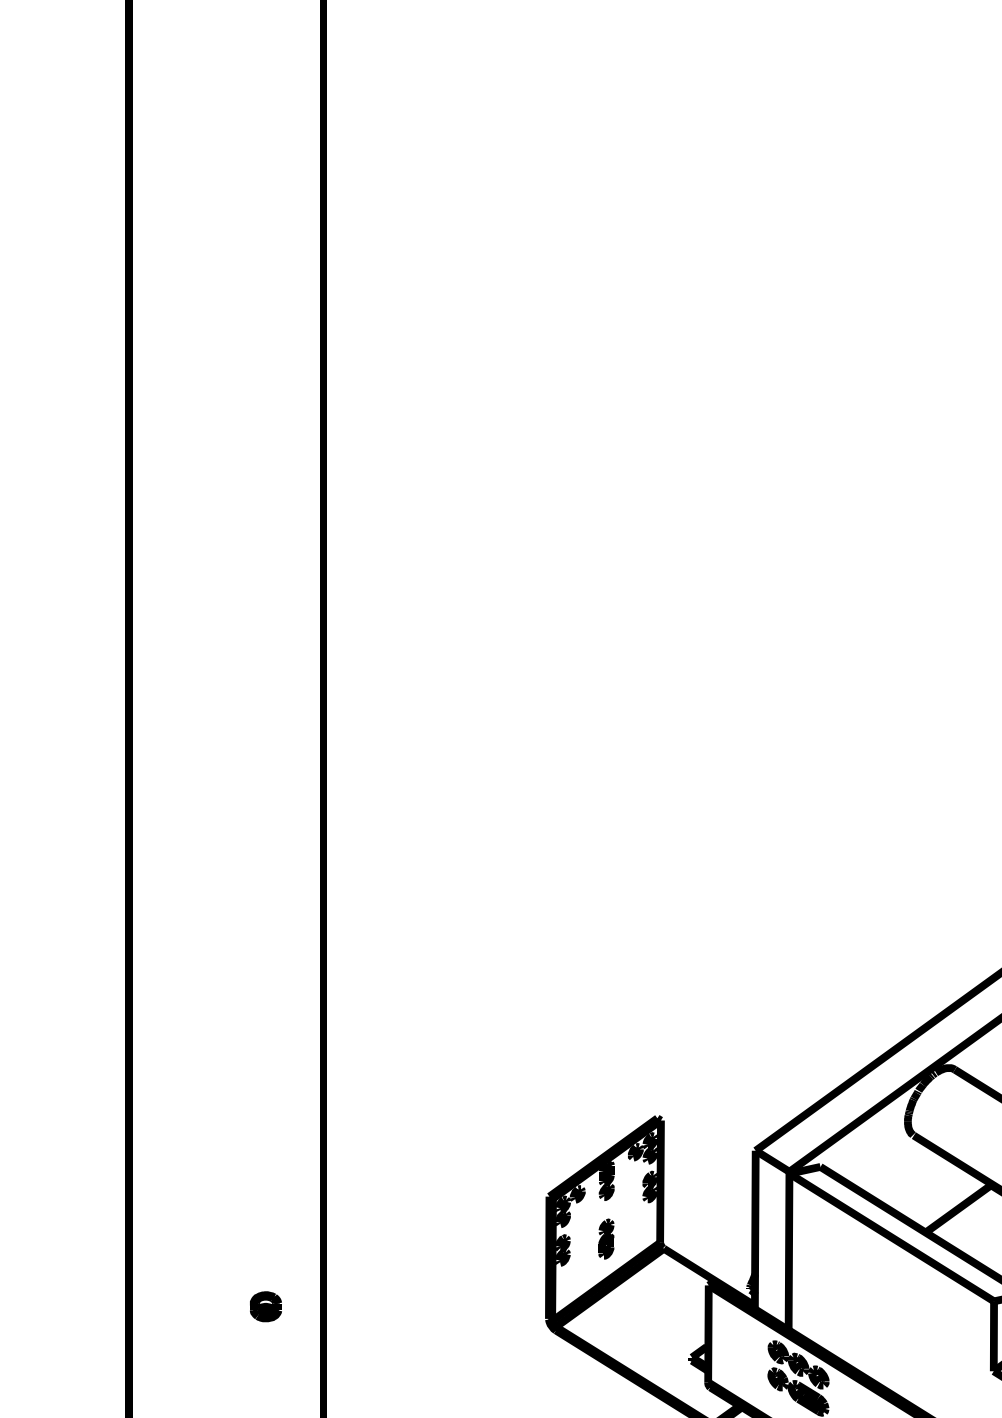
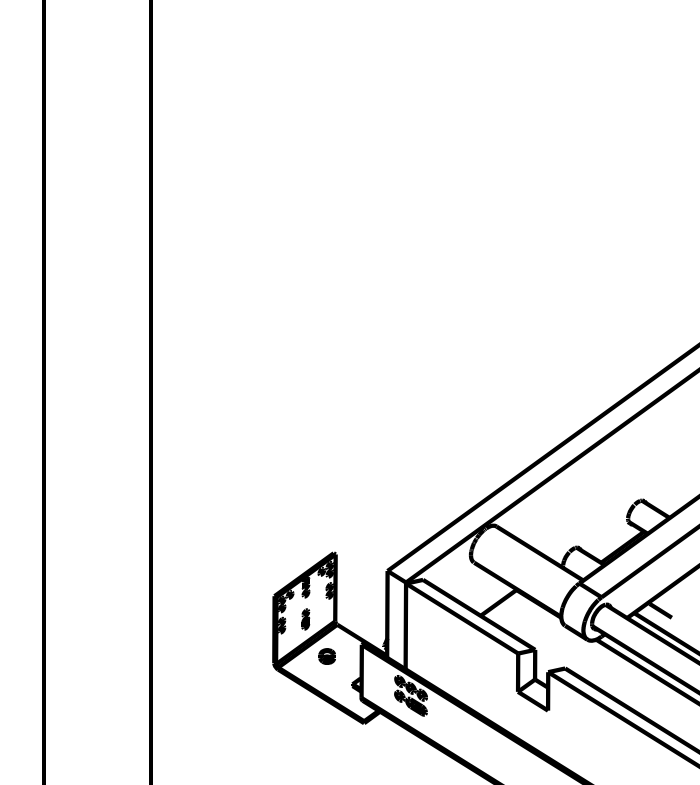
part: (264, 1306) -> (326, 656), moved

